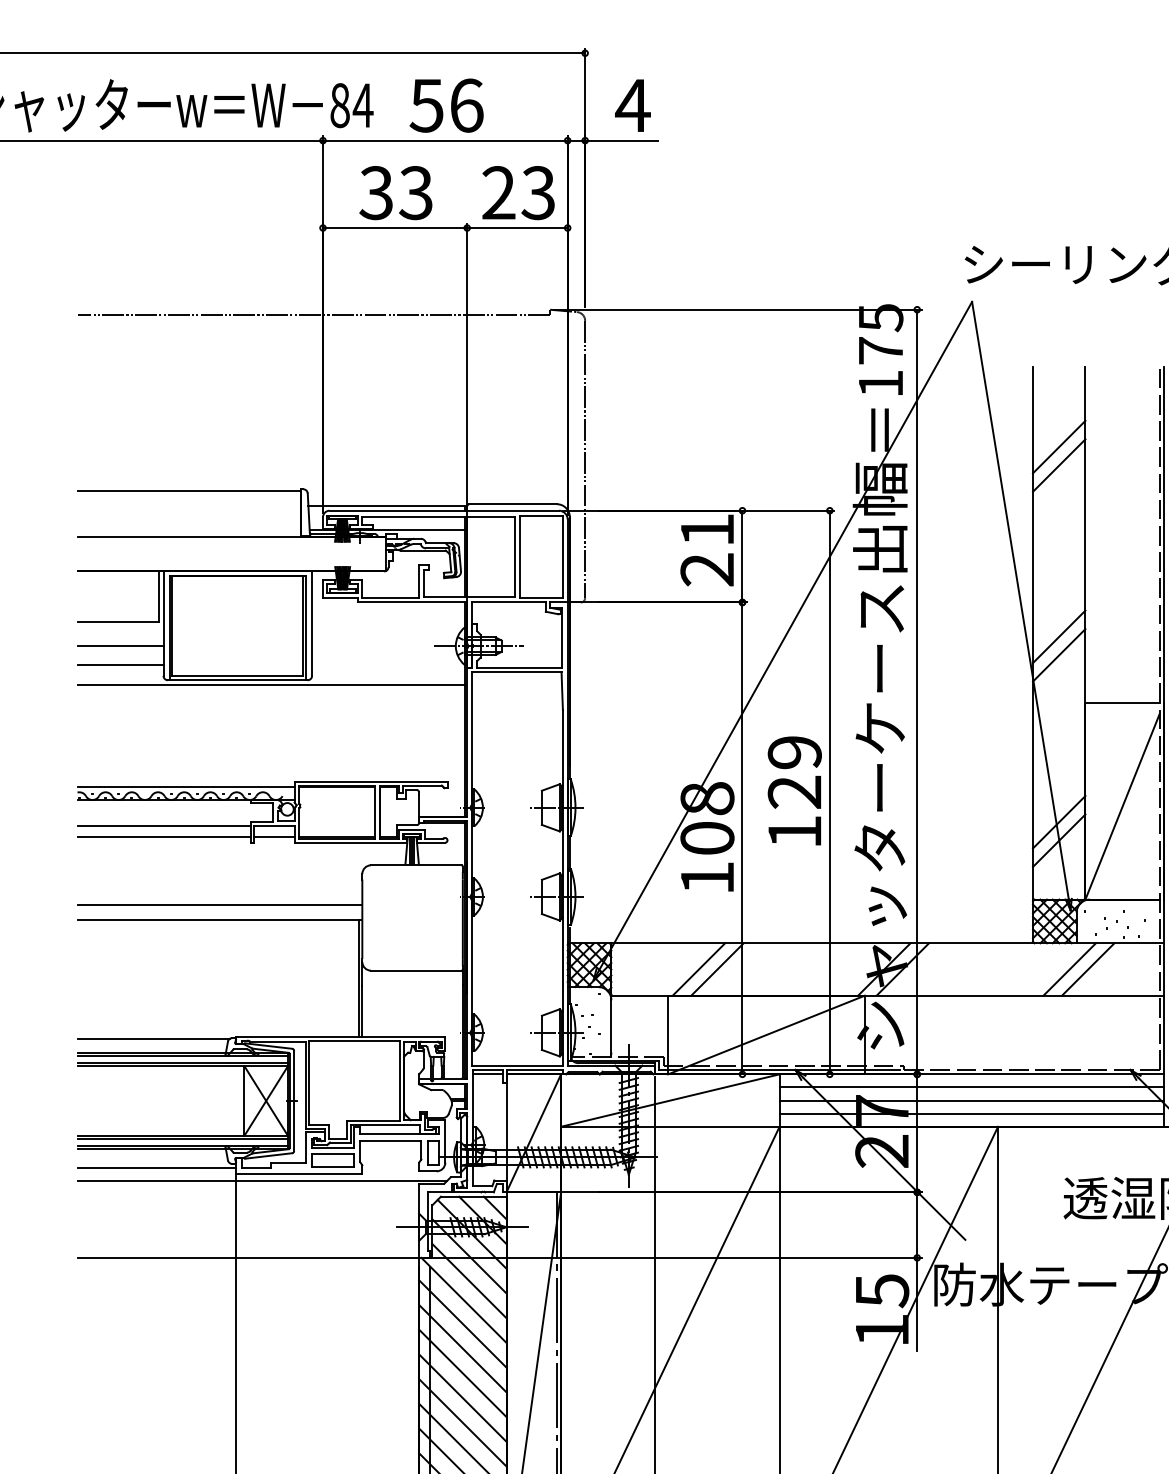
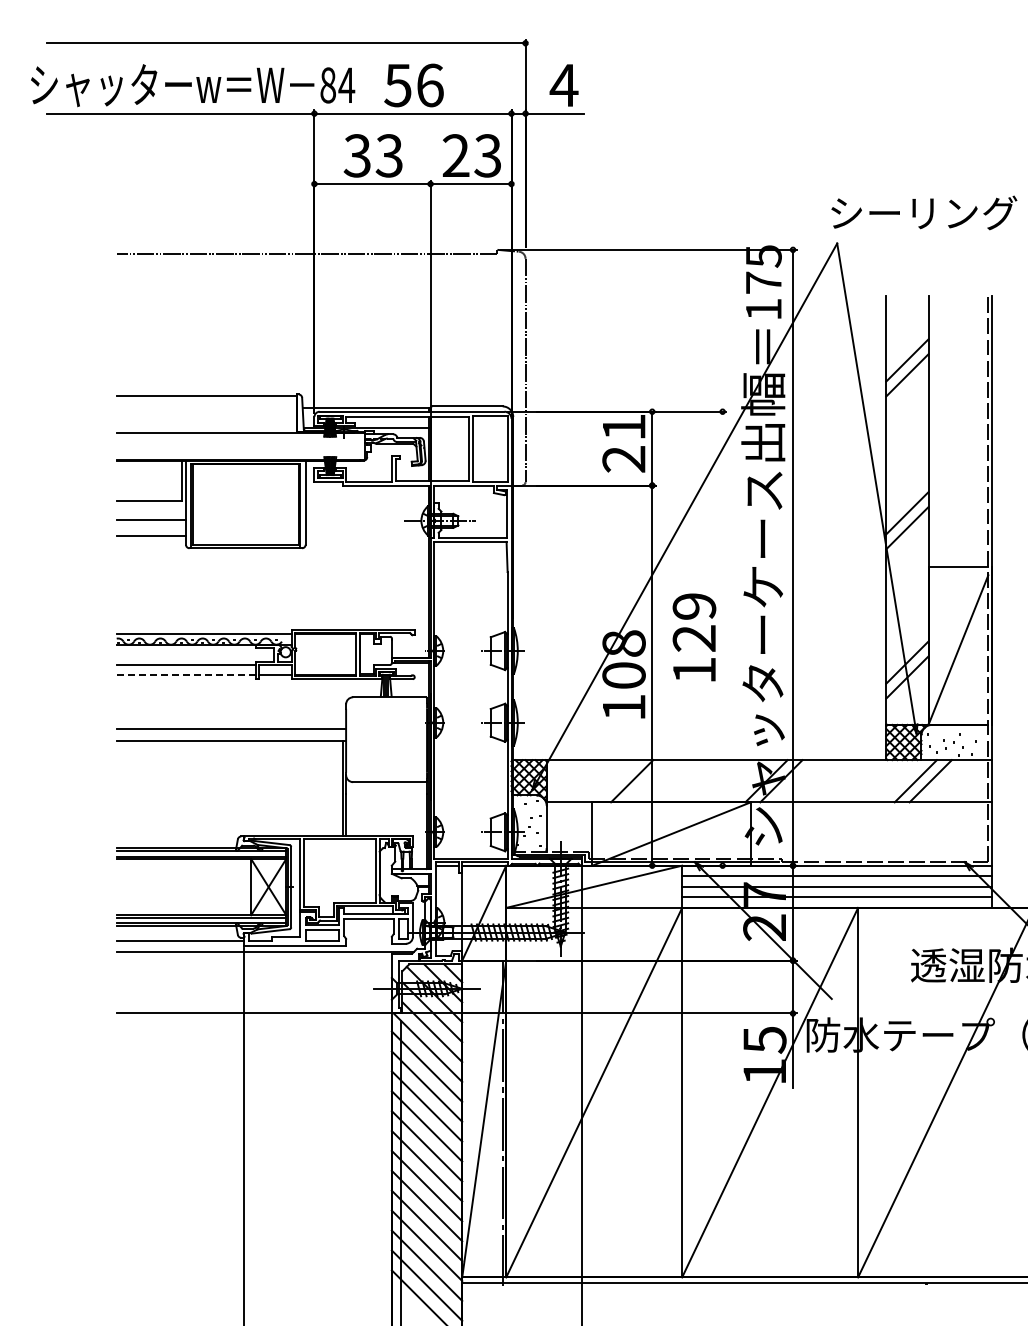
line: (270, 685) -> (272, 552), removed
line: (829, 792) -> (722, 638), removed
line: (164, 836) -> (186, 674), solid -> dashed
line: (699, 969) -> (617, 781), removed
line: (152, 1038) -> (177, 836), removed

